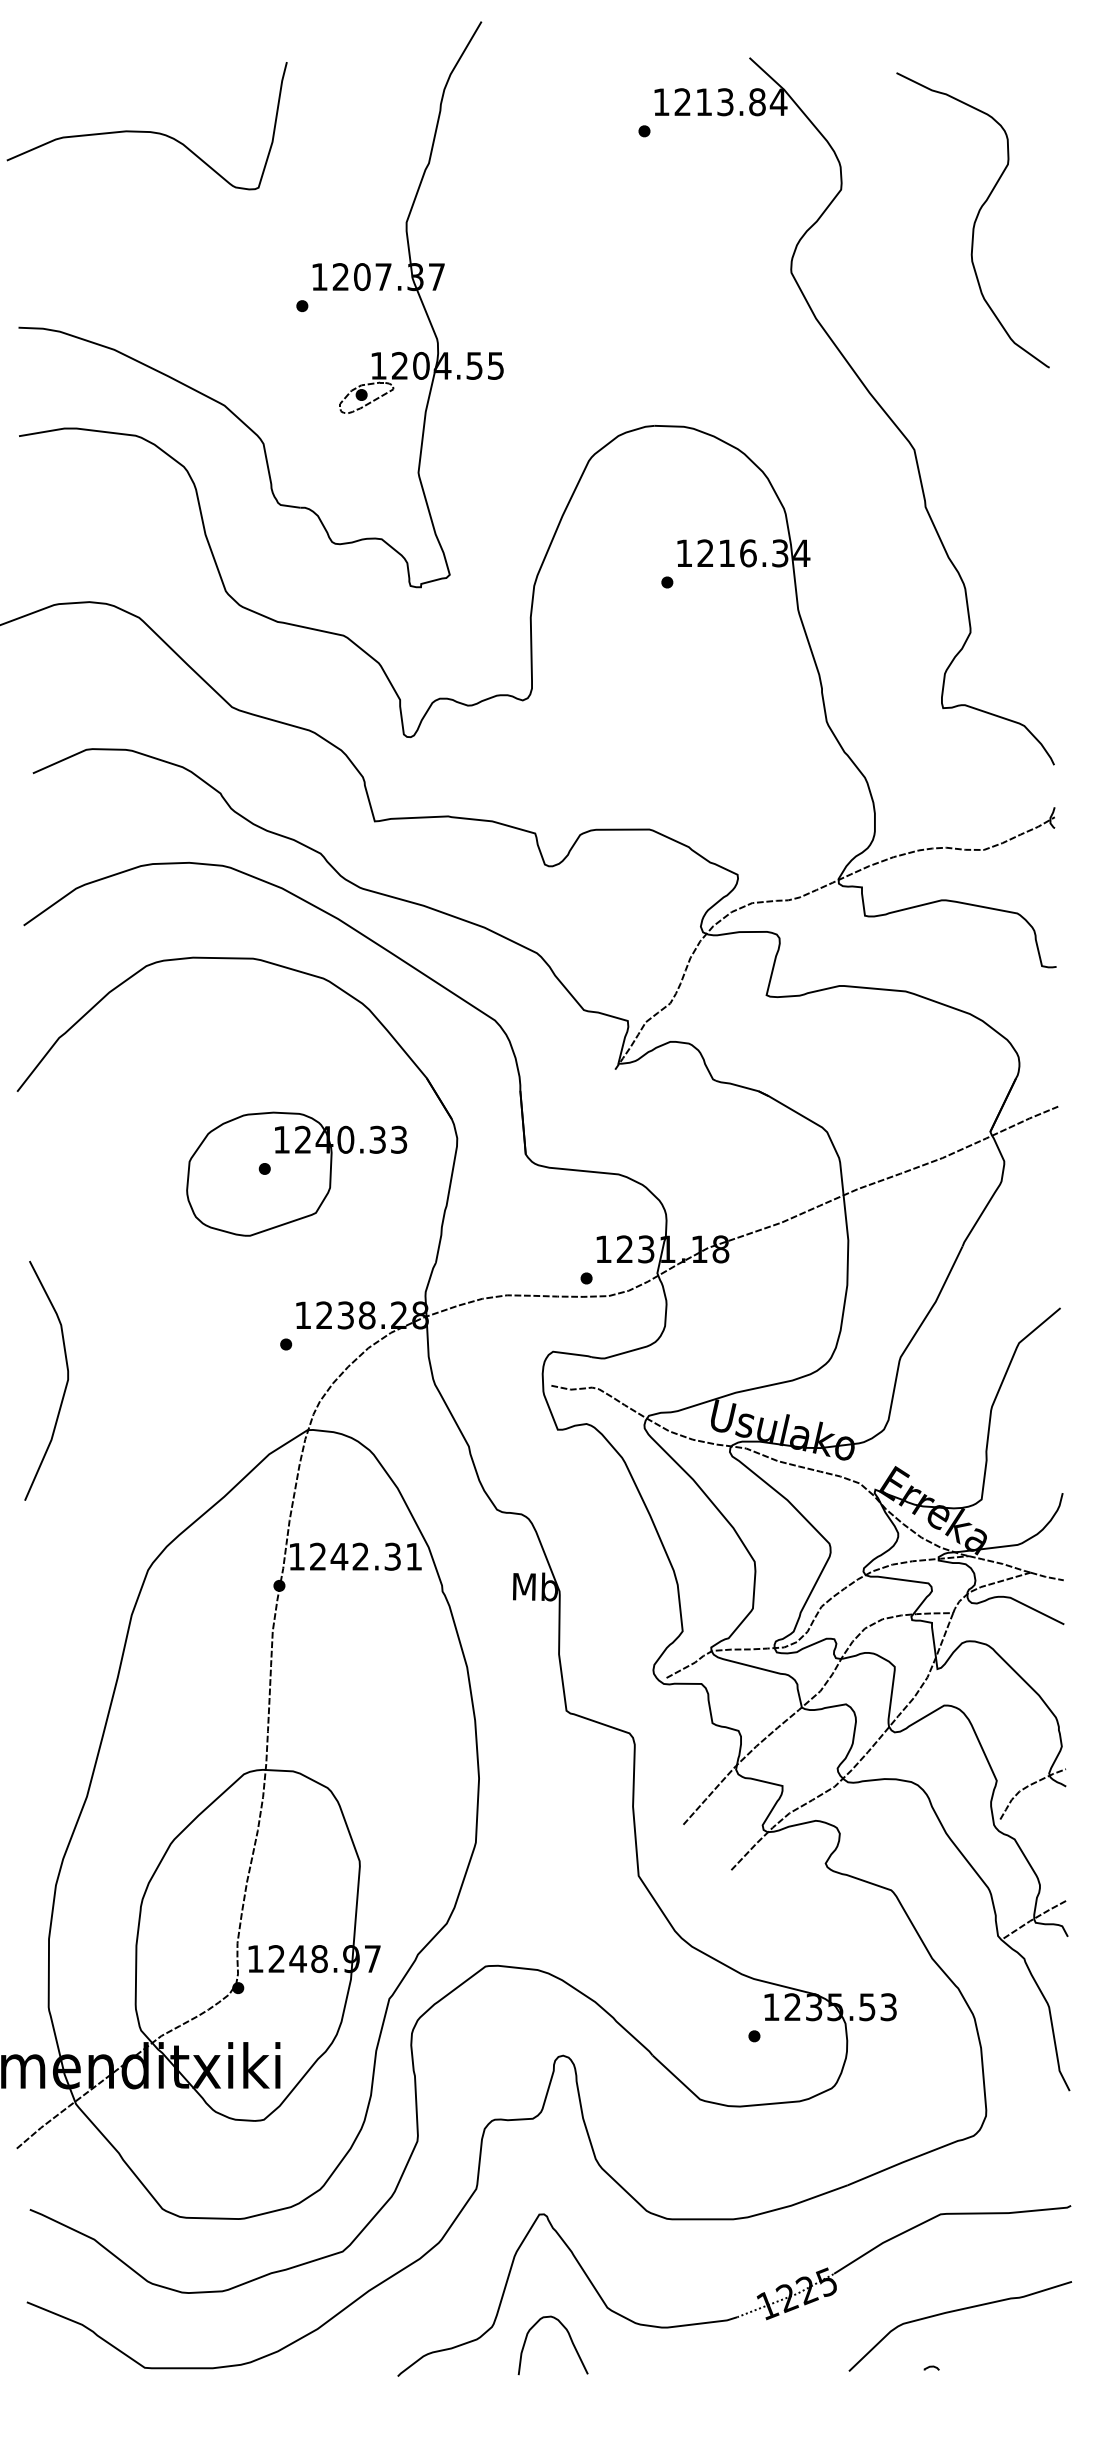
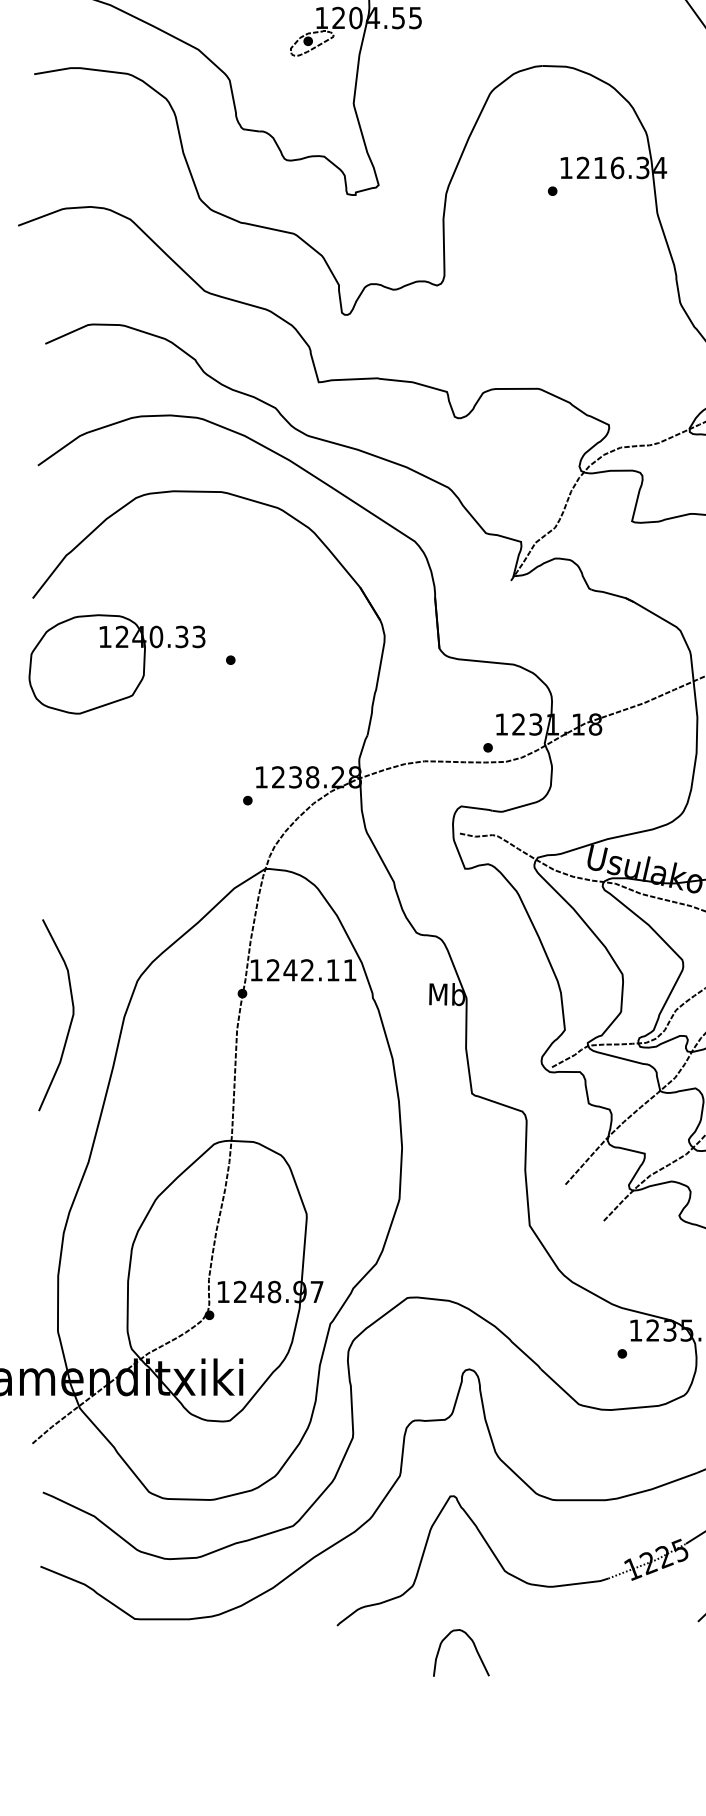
part: (296, 1173) -> (116, 663), moved
curve: (65, 1384) -> (71, 1018), moved
text: (392, 1556) -> (332, 970), 1242.31 -> 1242.11
curve: (570, 2340) -> (475, 1649), moved

